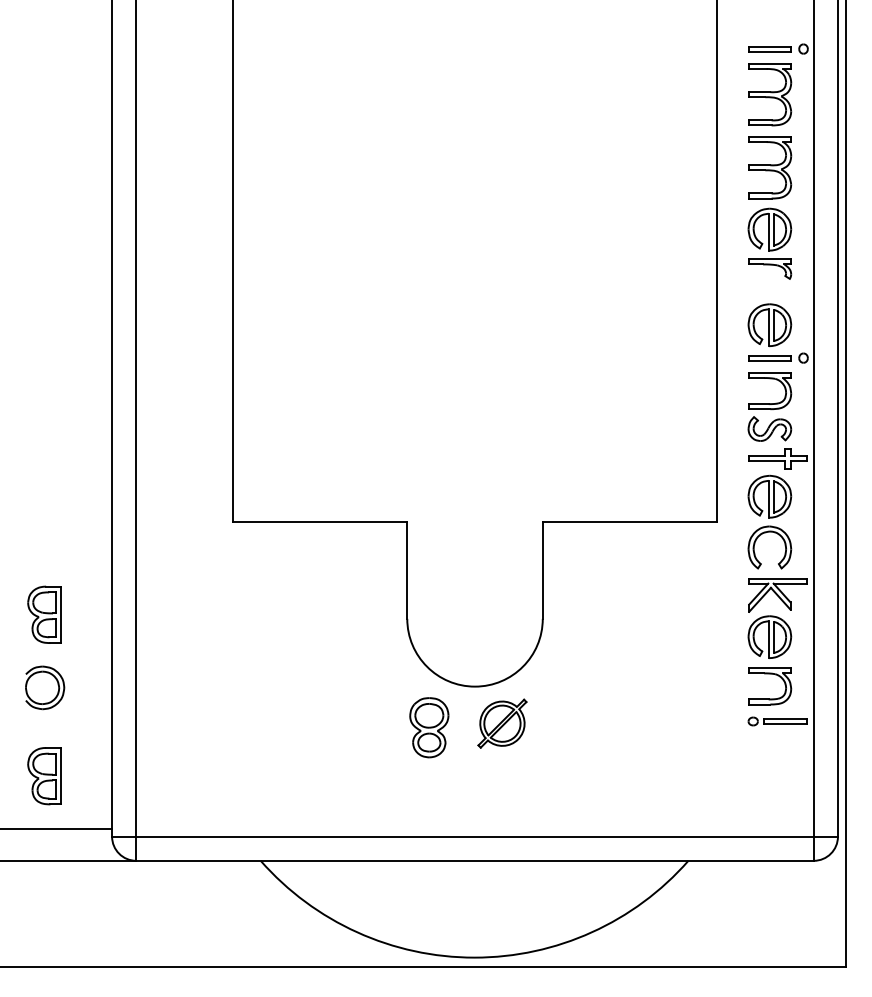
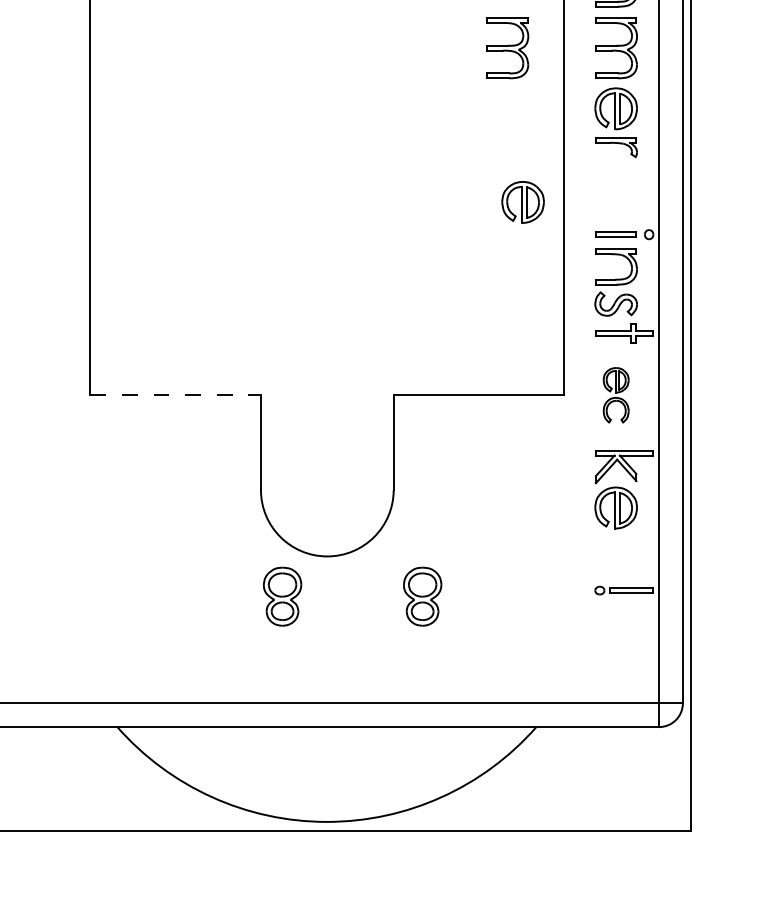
part: (659, 167) -> (508, 47), added
part: (769, 325) -> (522, 202), moved
part: (769, 521) -> (615, 394), size x0.6
line: (320, 522) -> (175, 395), solid -> dashed
part: (770, 674) -> (616, 544), removed
part: (502, 723) -> (354, 592), removed
part: (572, 727) -> (422, 596), added

